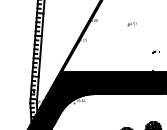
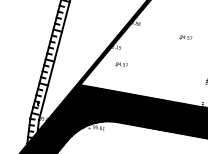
part: (88, 52) -> (120, 64), added

